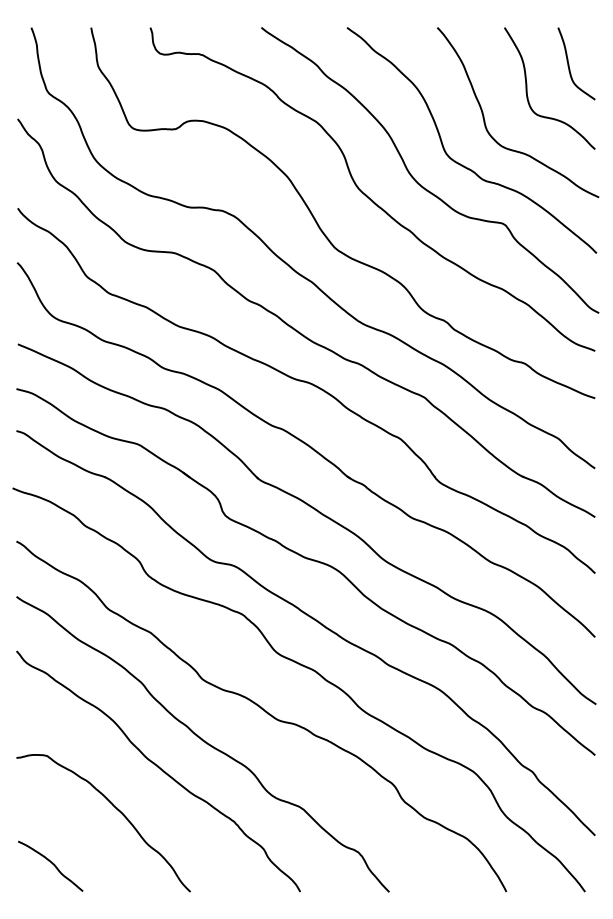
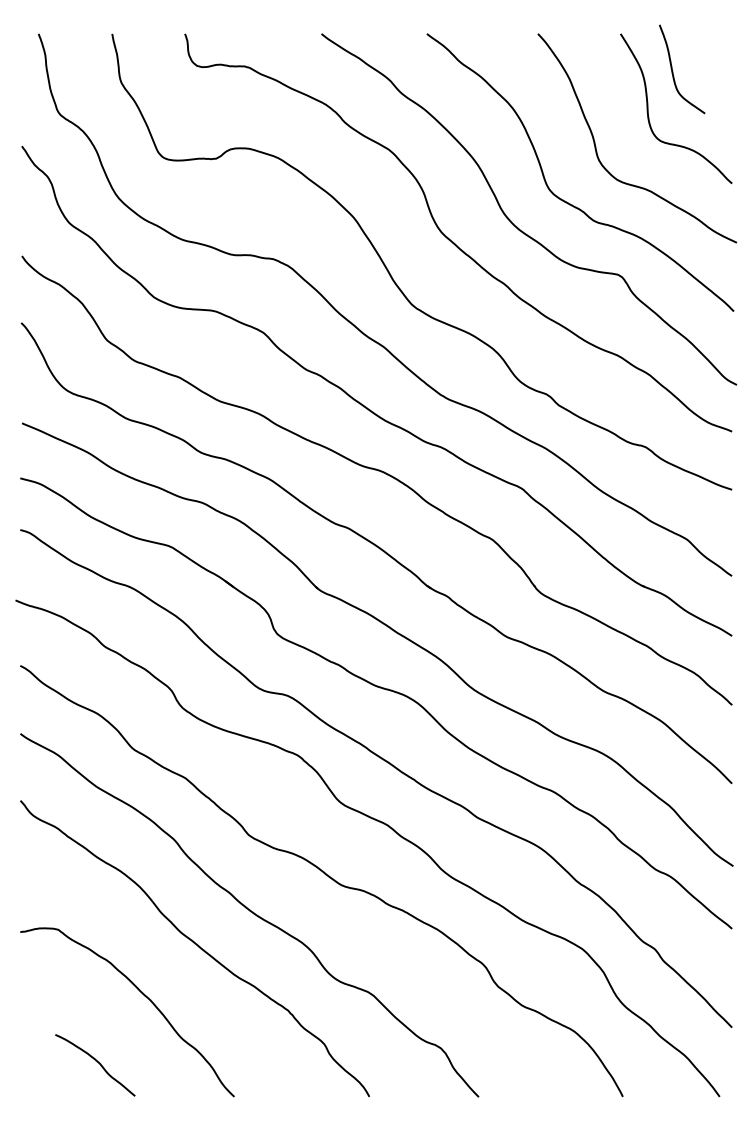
curve: (569, 65) -> (673, 71), moved
curve: (52, 864) -> (97, 1062), moved

